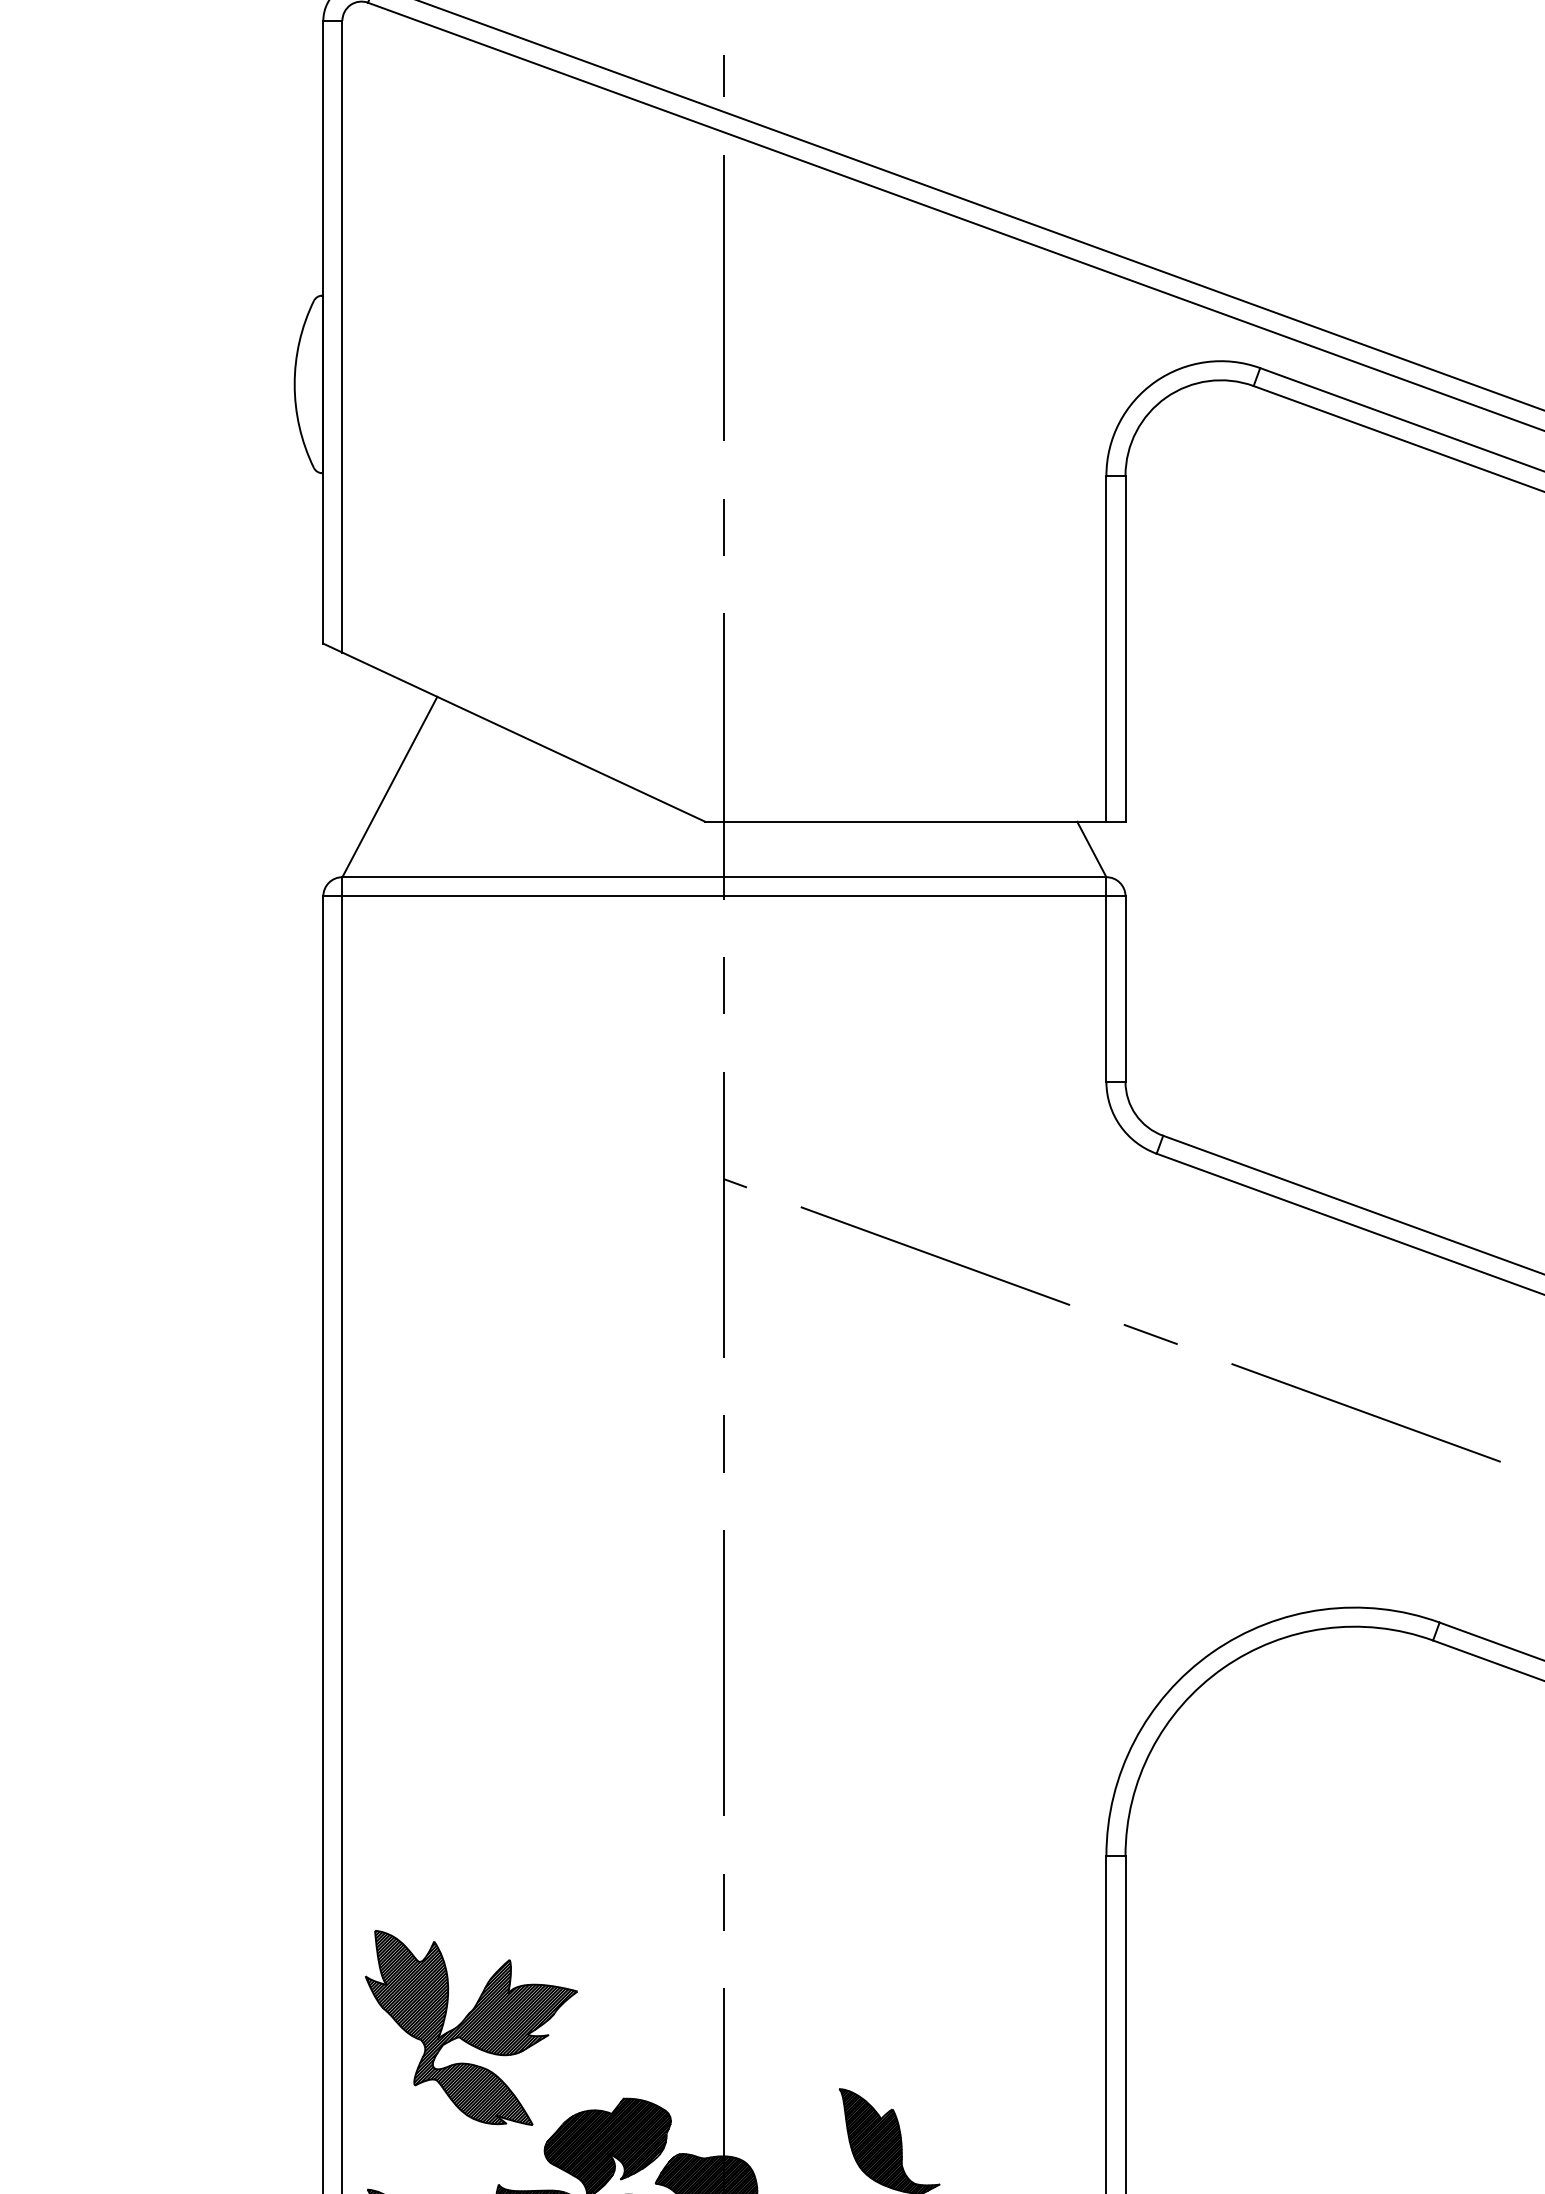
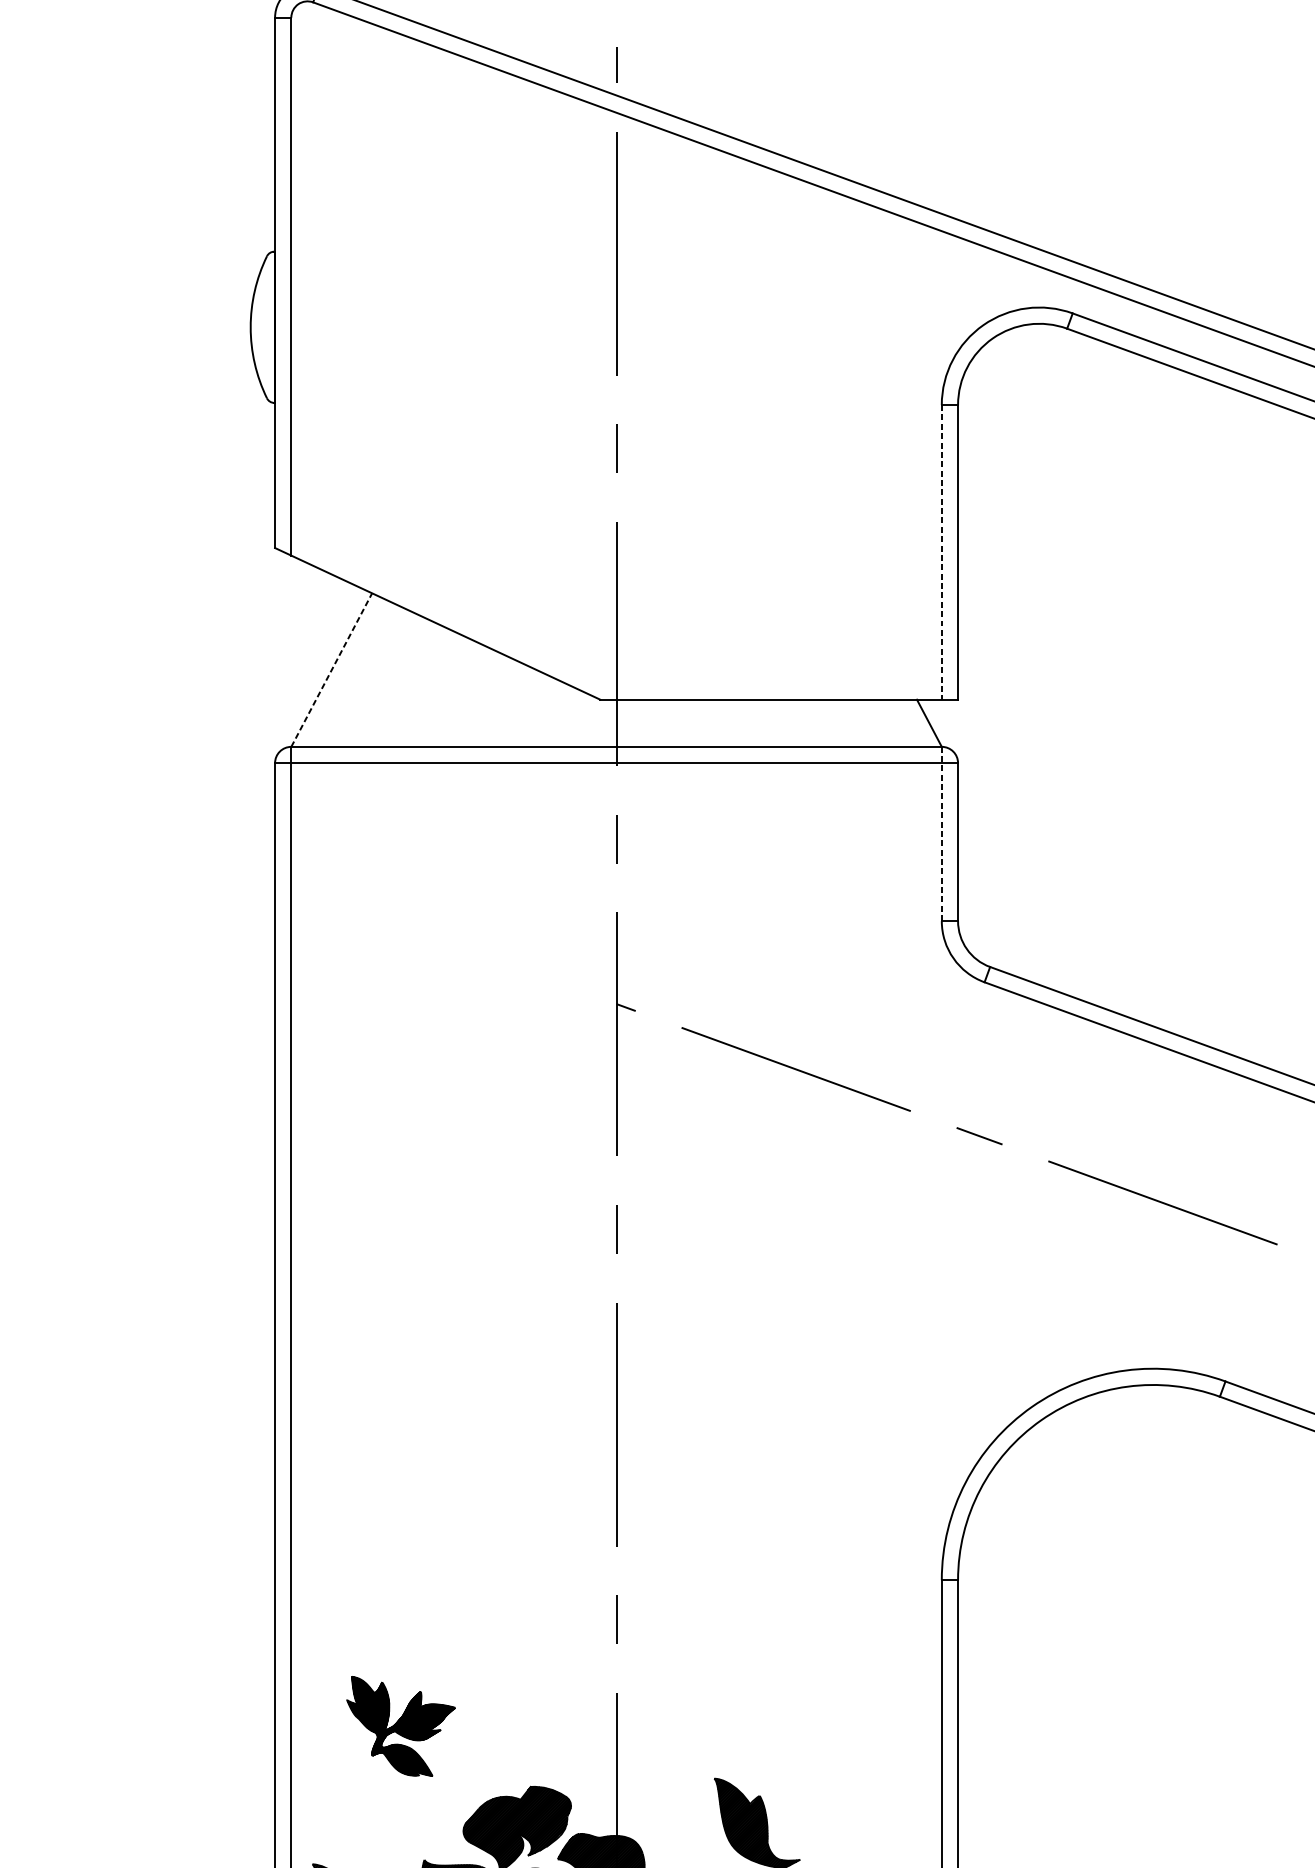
line: (1106, 649) -> (941, 552), solid -> dashed
line: (389, 787) -> (331, 670), solid -> dashed
line: (1106, 979) -> (941, 833), solid -> dashed
part: (471, 2027) -> (401, 1726), size x0.6

